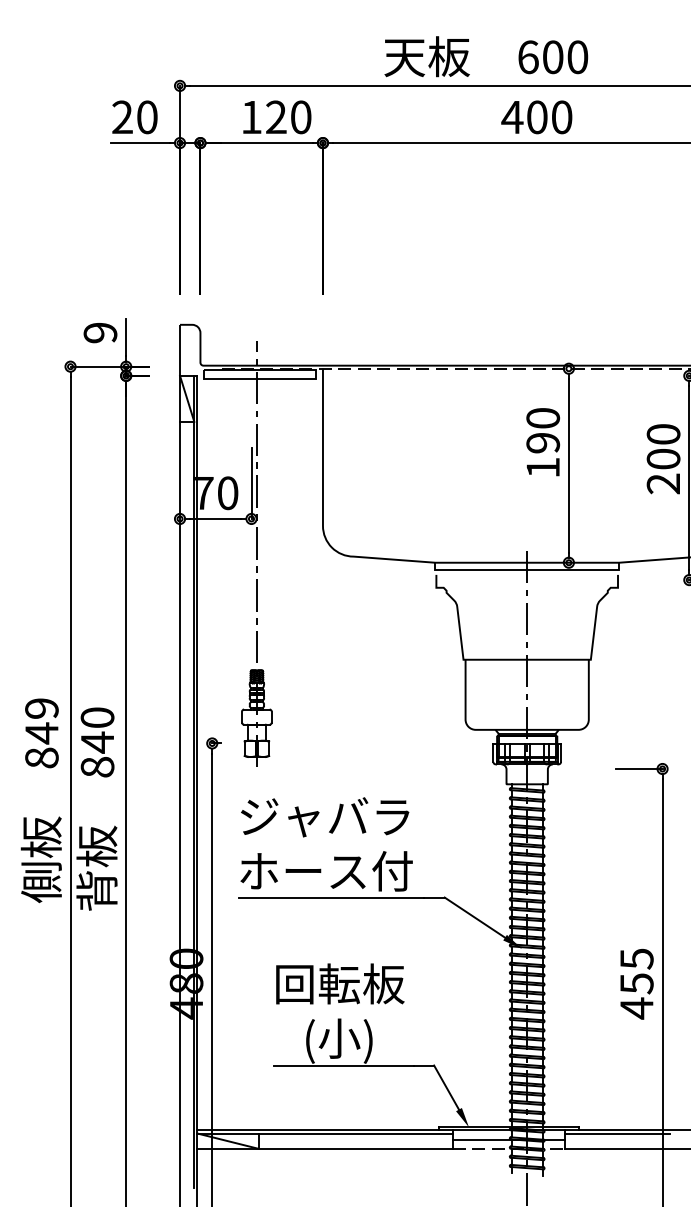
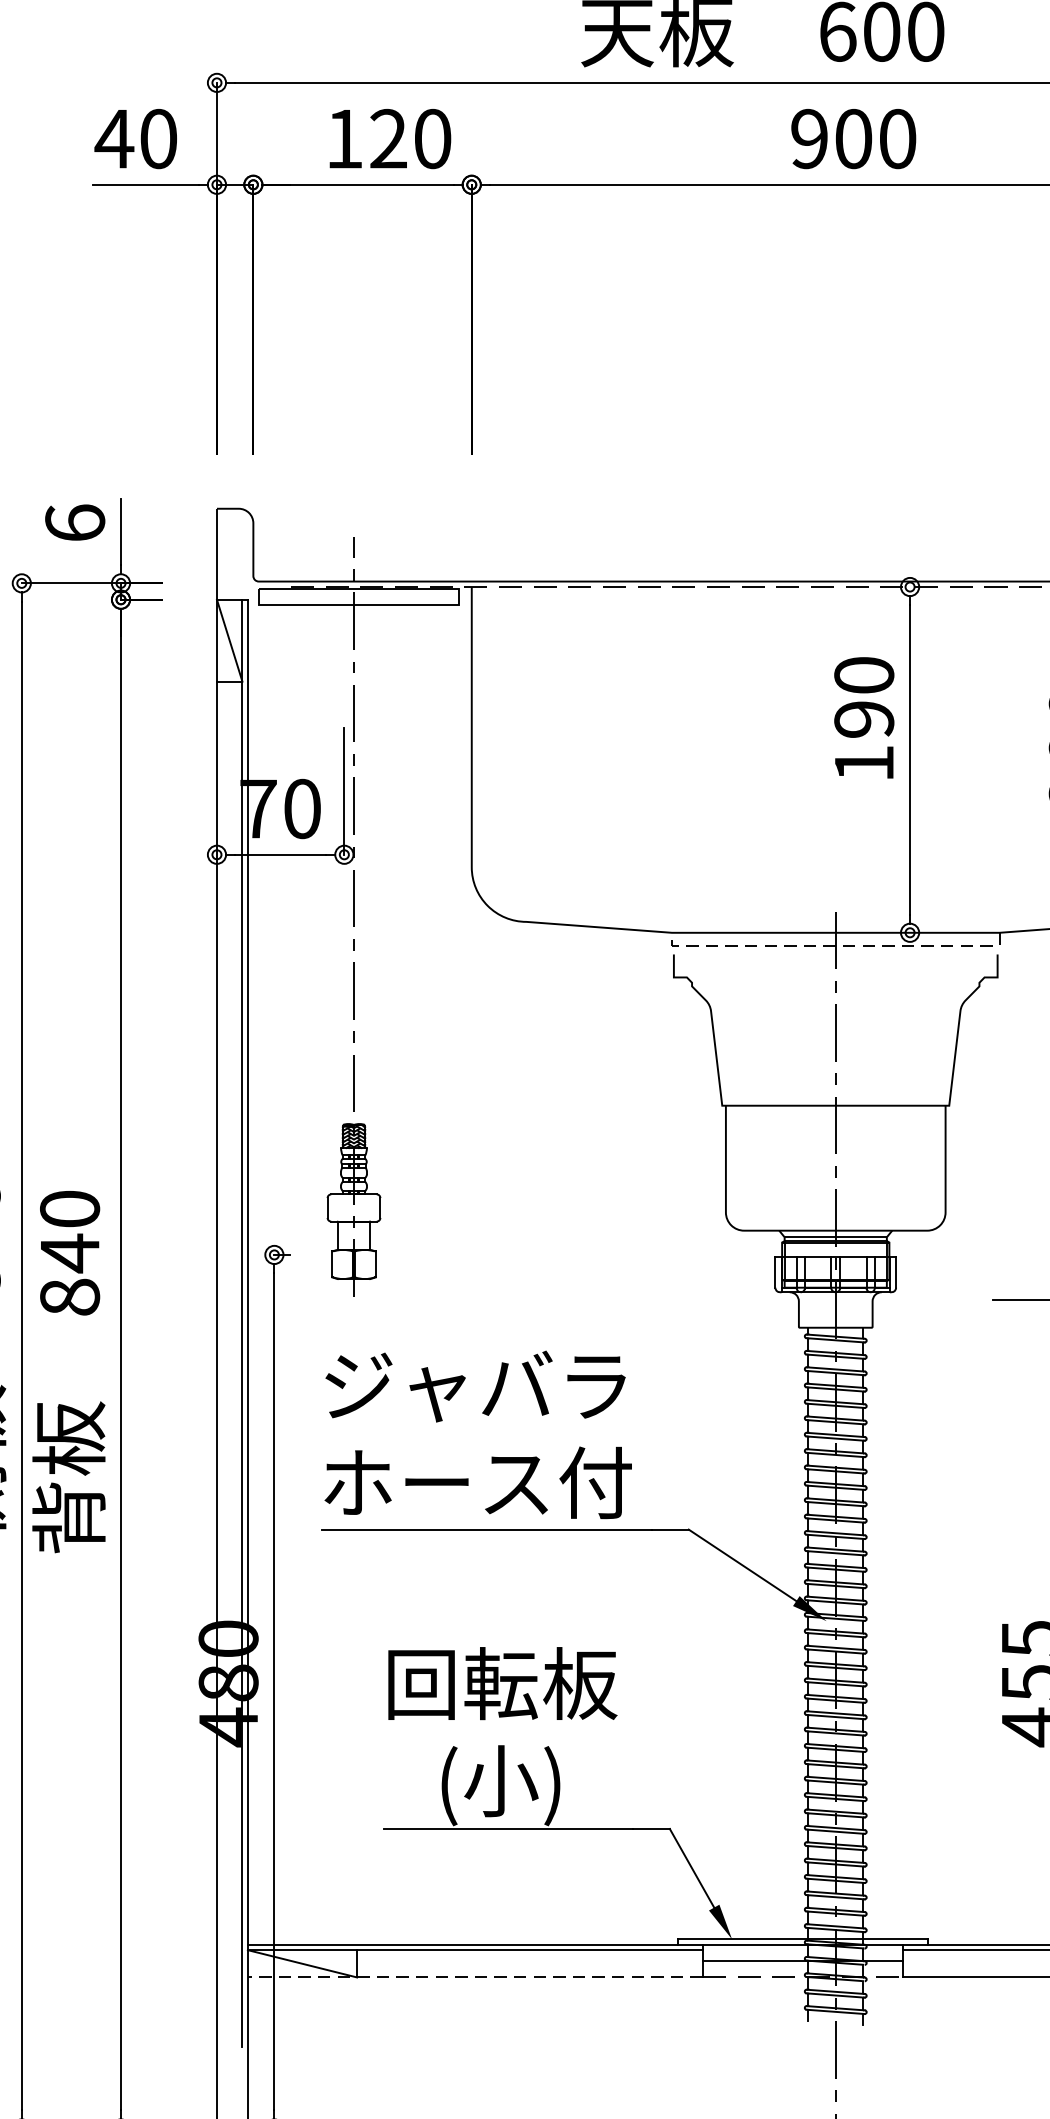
text: (122, 116) -> (114, 137), 20 -> 40
text: (512, 117) -> (809, 139), 400 -> 900
text: (100, 332) -> (75, 522), 9 -> 6
line: (527, 569) -> (836, 944), solid -> dashed
line: (325, 1148) -> (476, 1976), solid -> dashed

